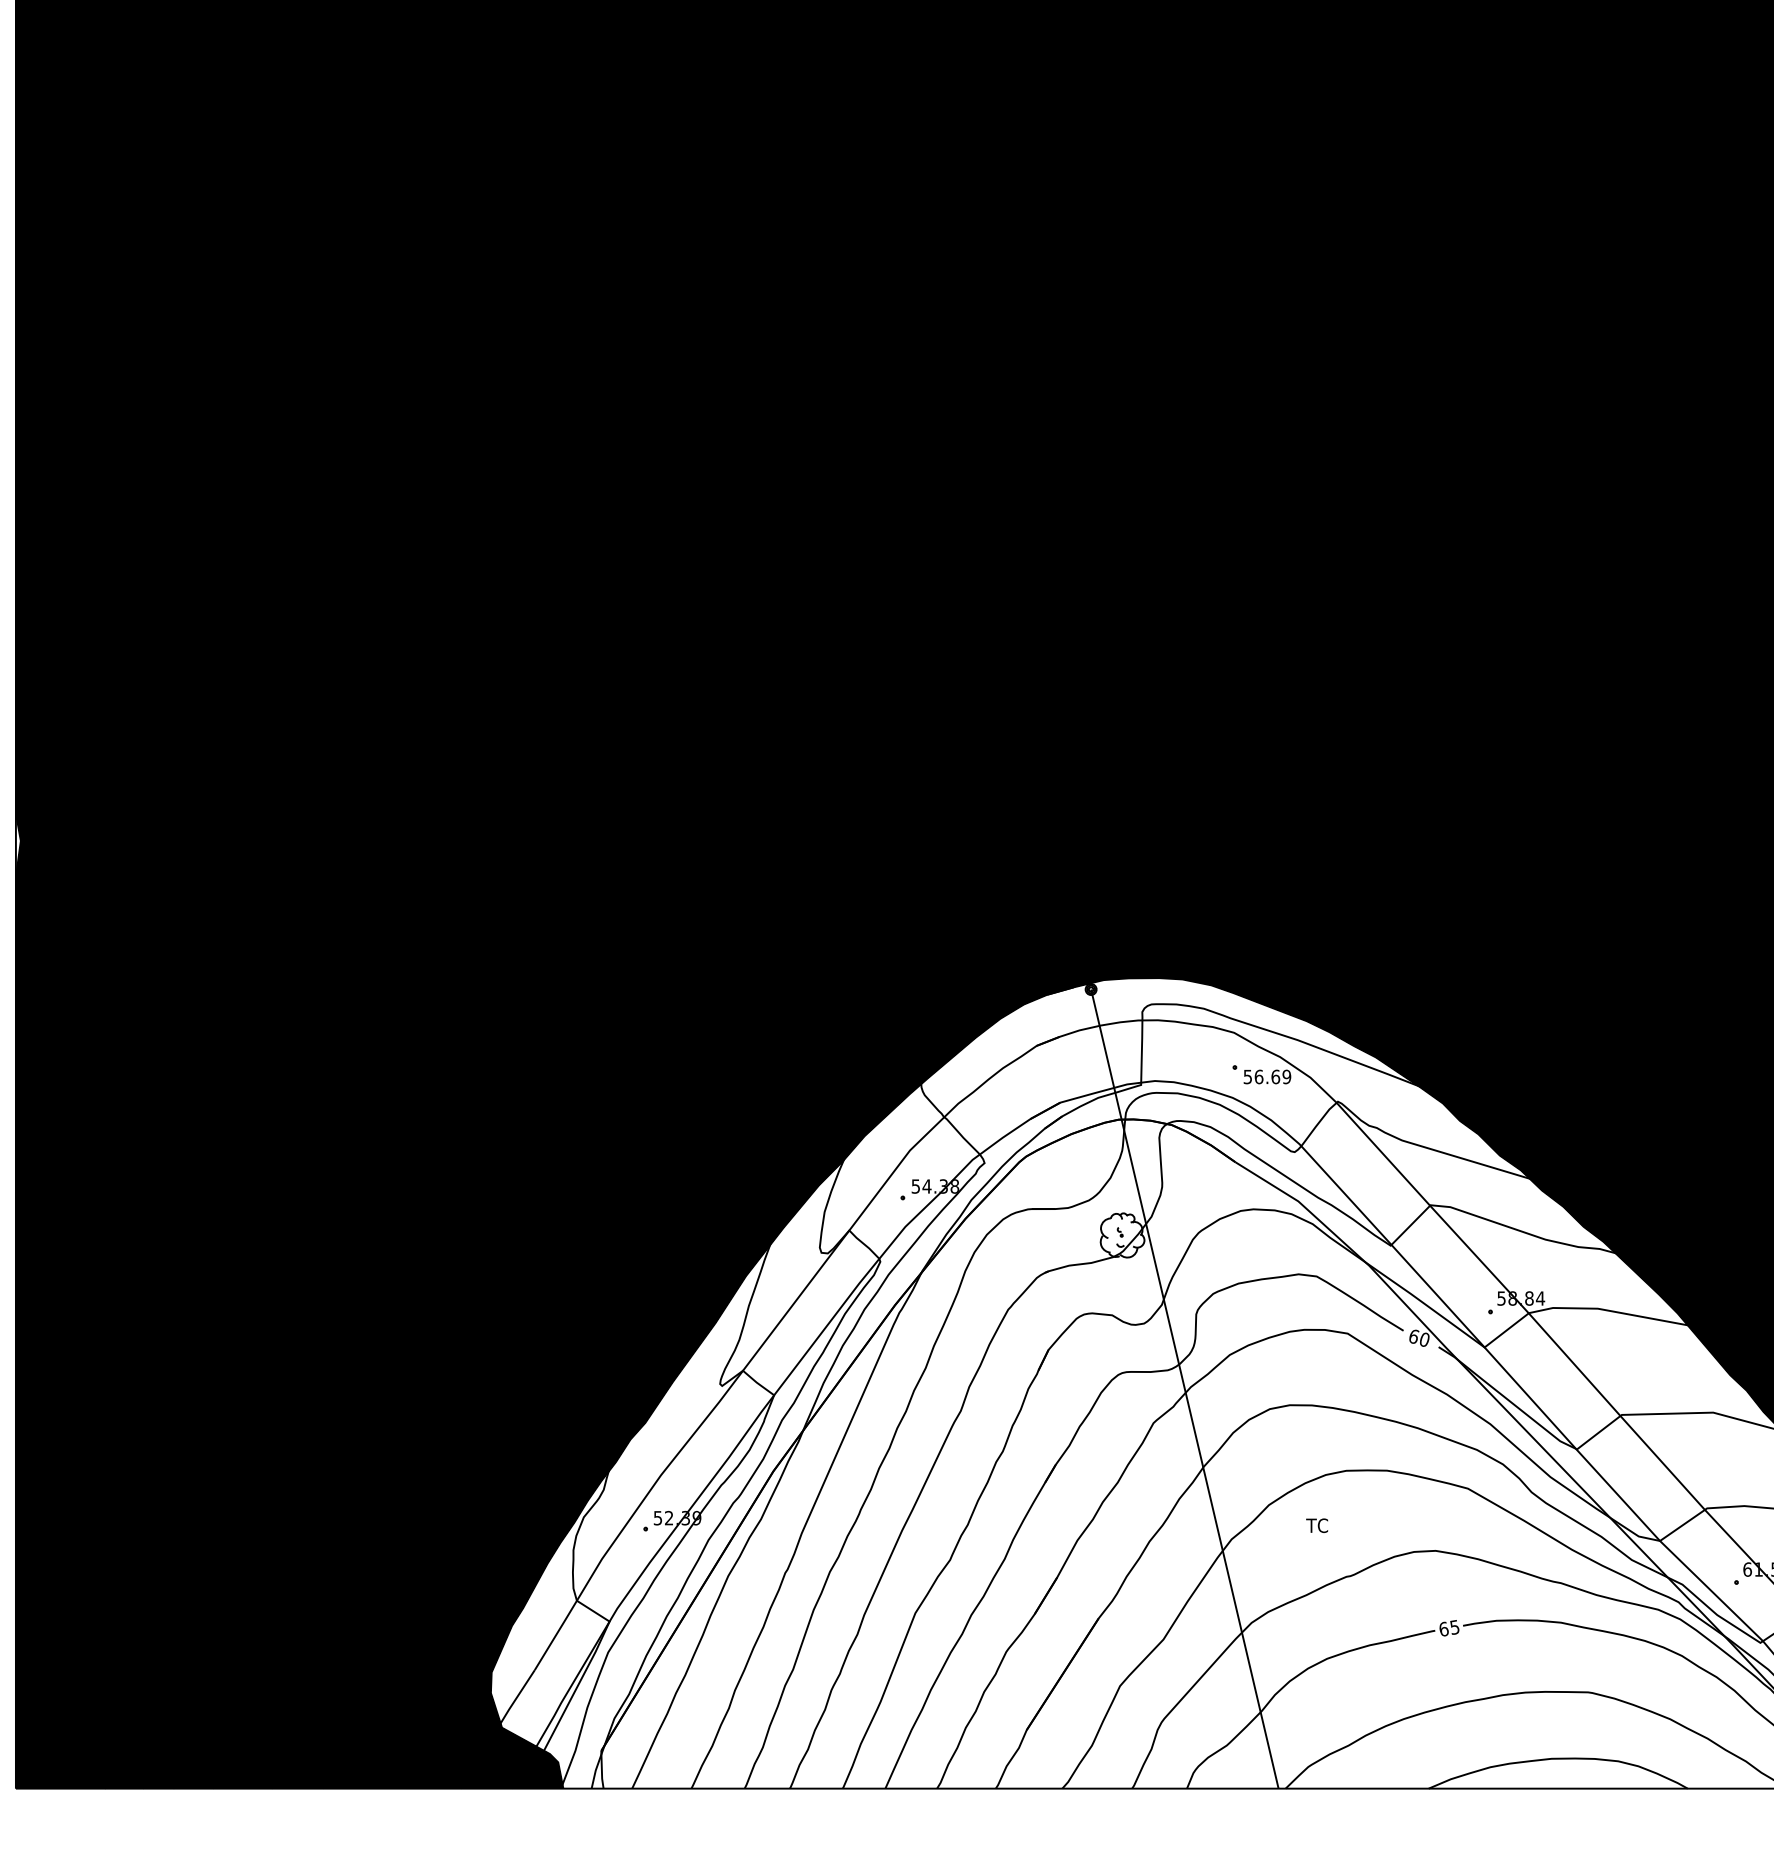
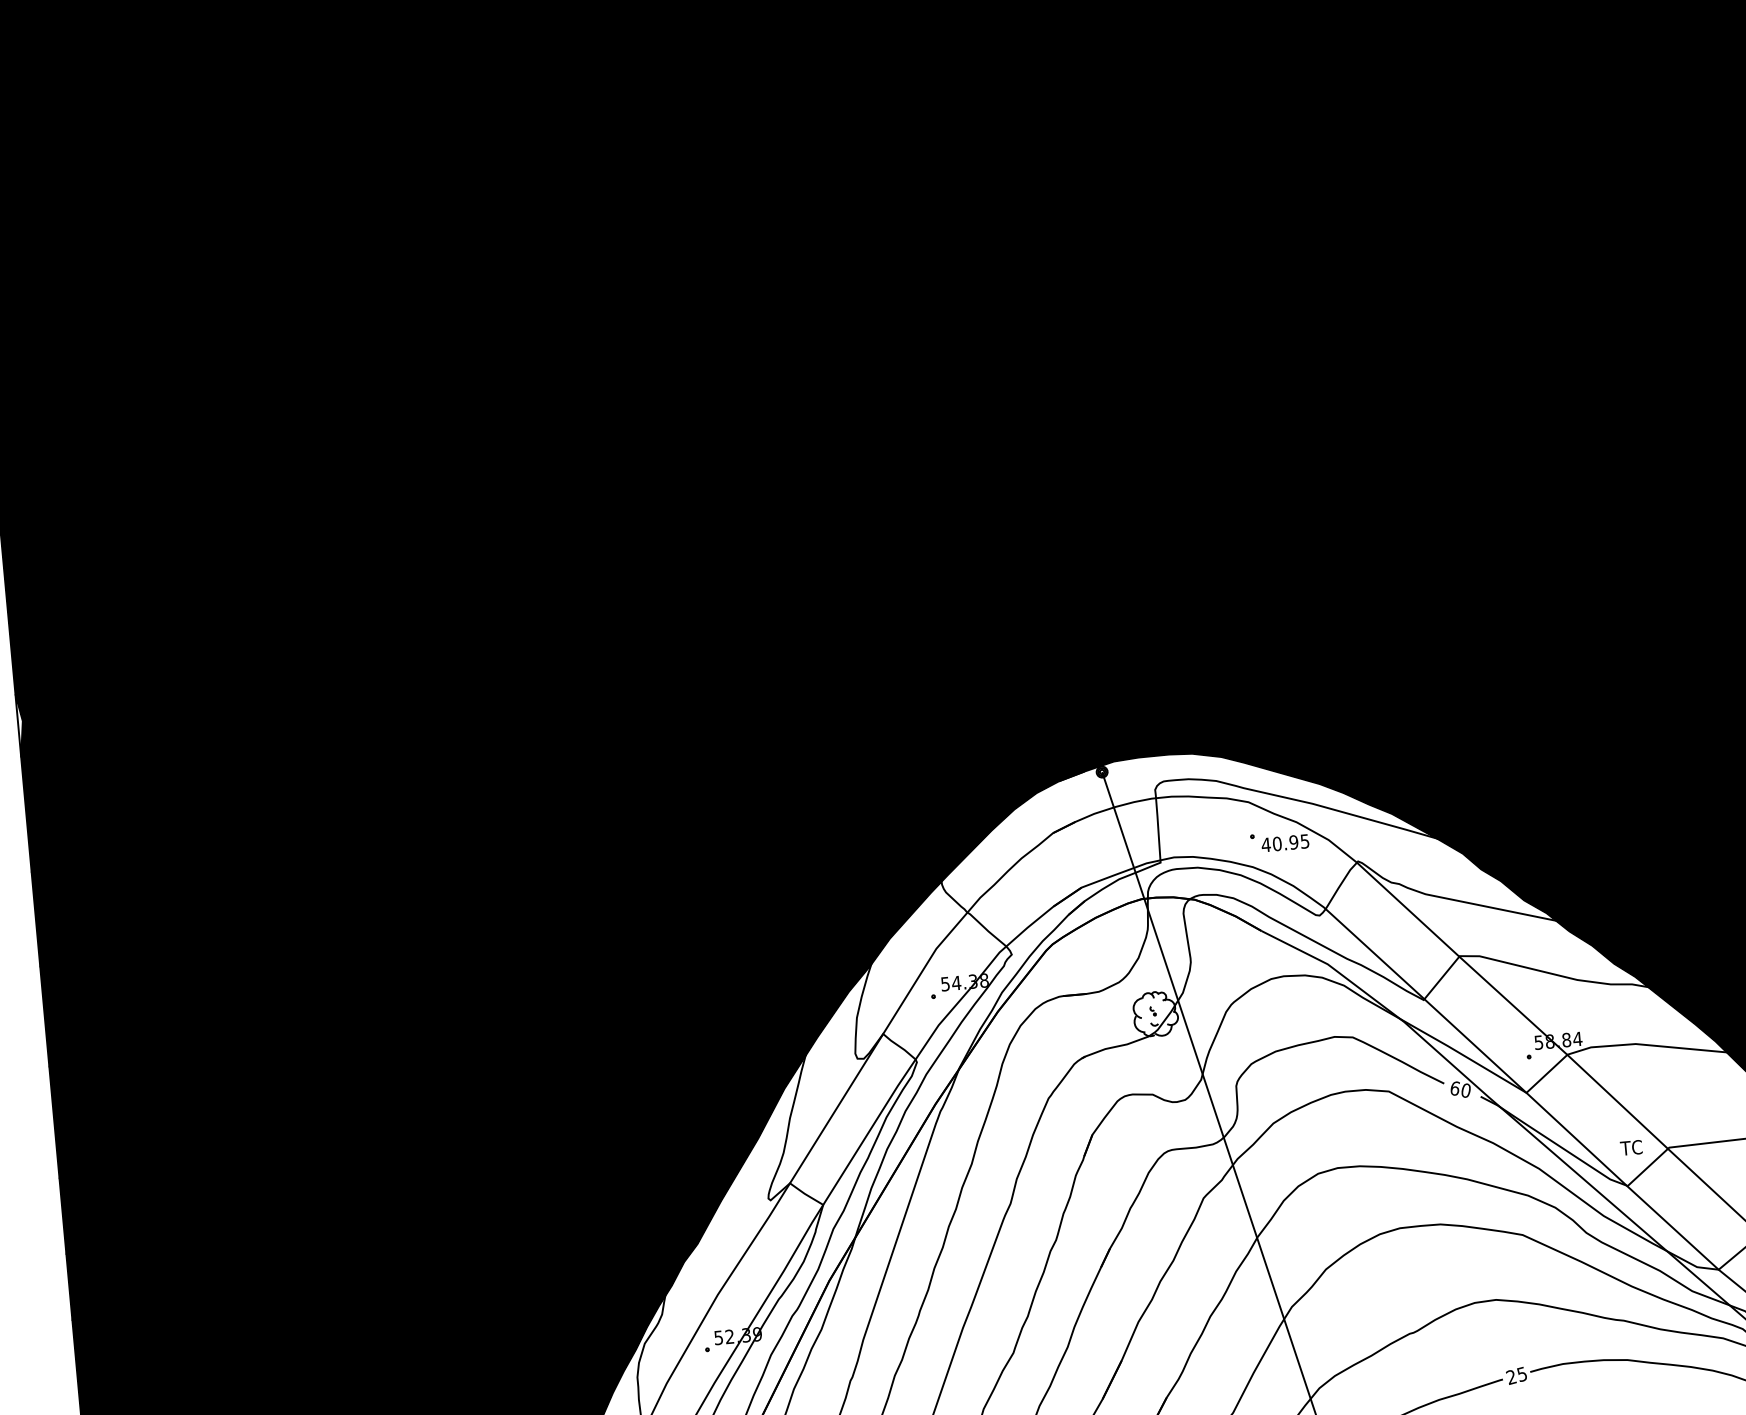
text: (1267, 1076) -> (1285, 842), 56.69 -> 40.95
text: (1317, 1525) -> (1631, 1147), moved
text: (1443, 1628) -> (1510, 1376), 65 -> 25

